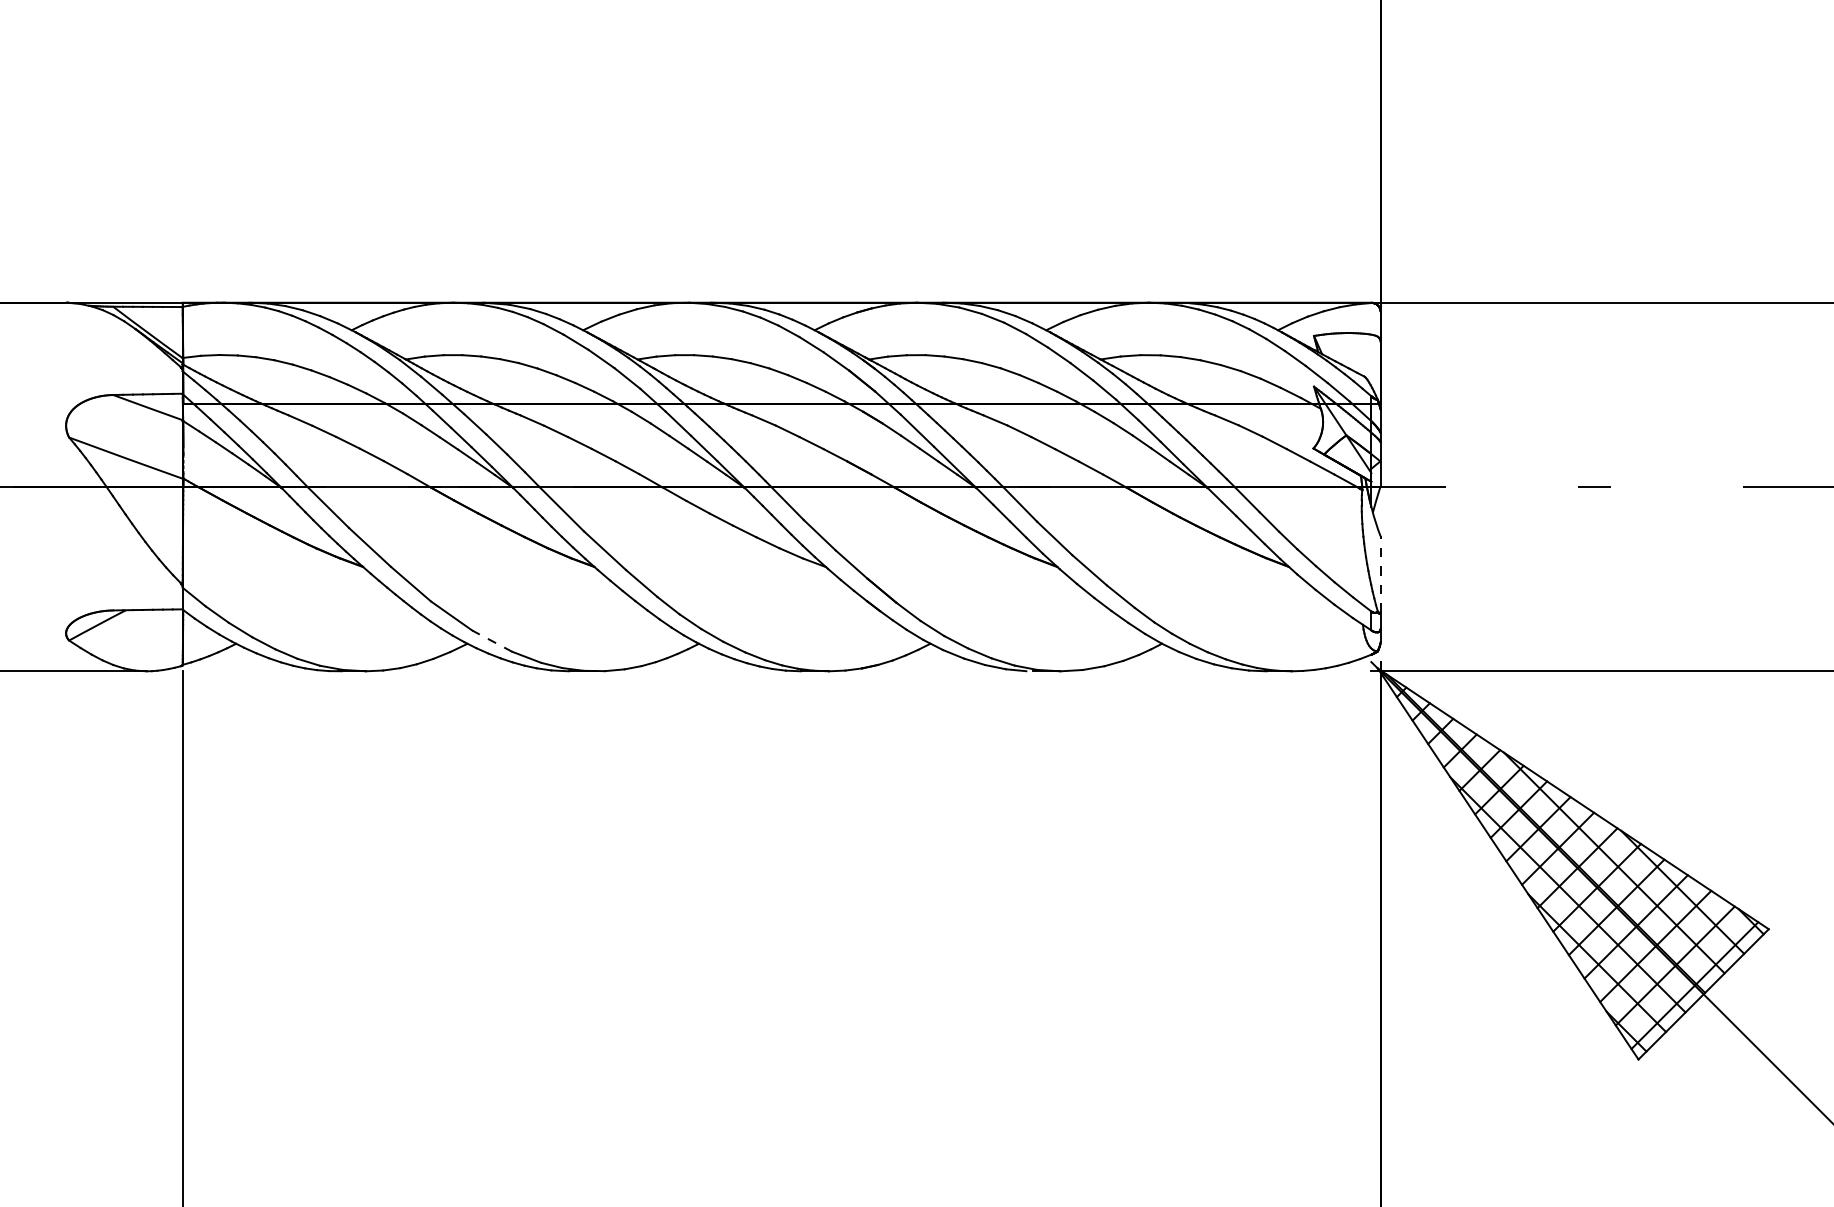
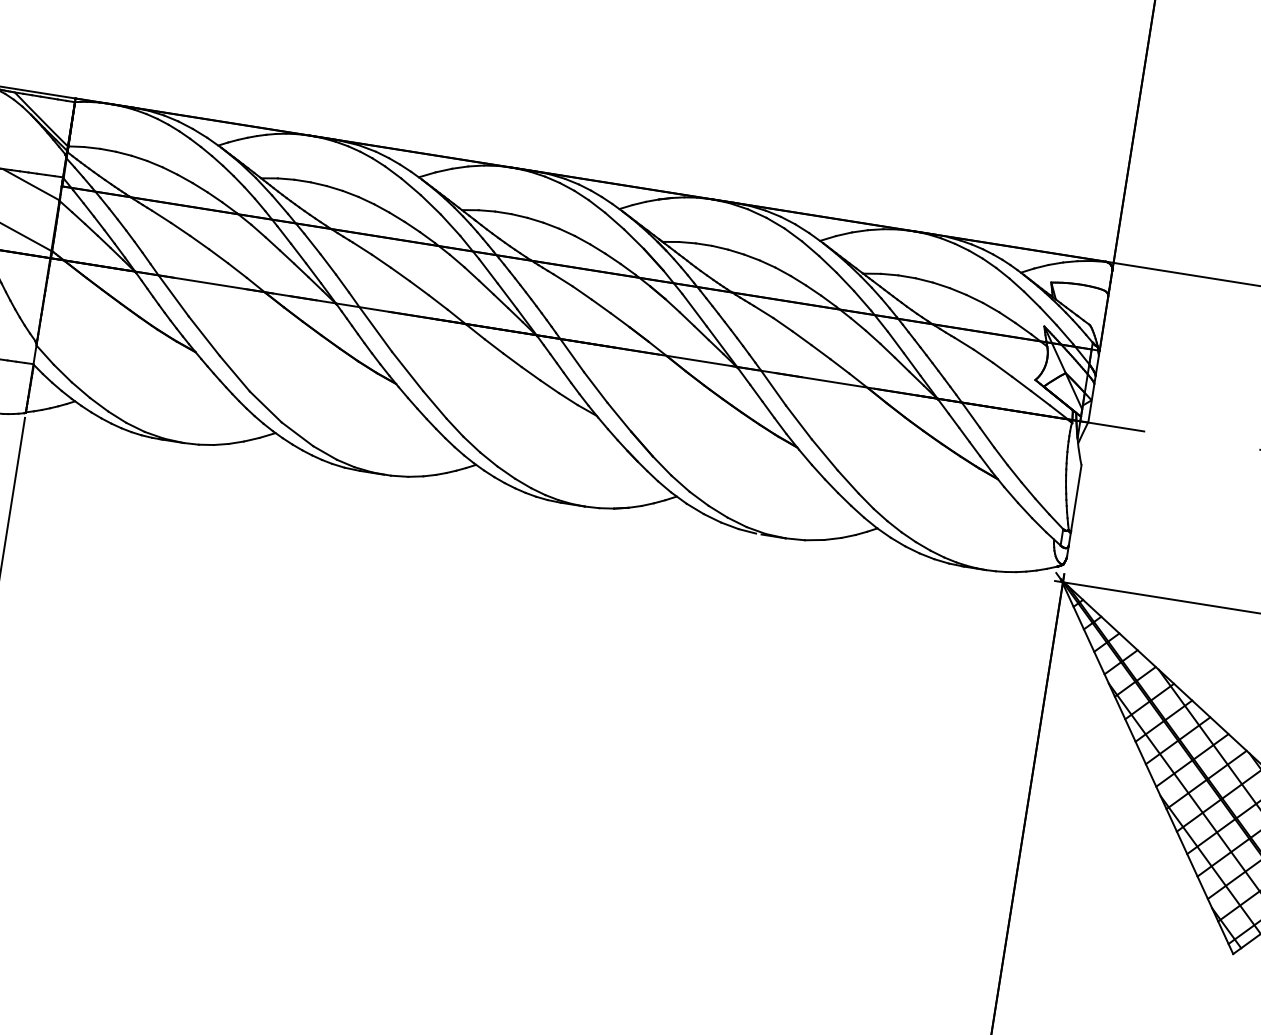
line: (1380, 573) -> (1076, 497), dashed -> solid
line: (492, 641) -> (297, 434), dashed -> solid

